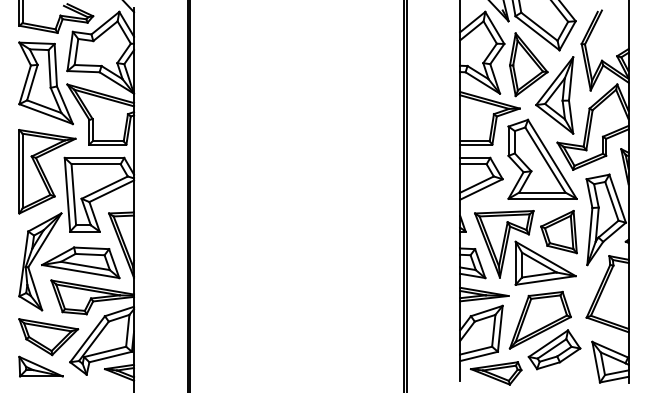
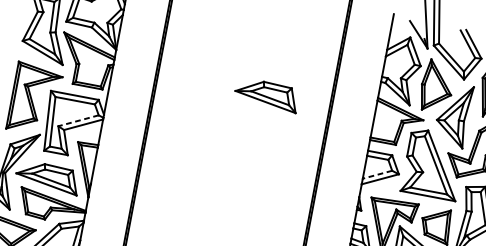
part: (325, 113) -> (266, 94), added
line: (477, 184) -> (377, 174), solid -> dashed
line: (104, 187) -> (78, 120), solid -> dashed

